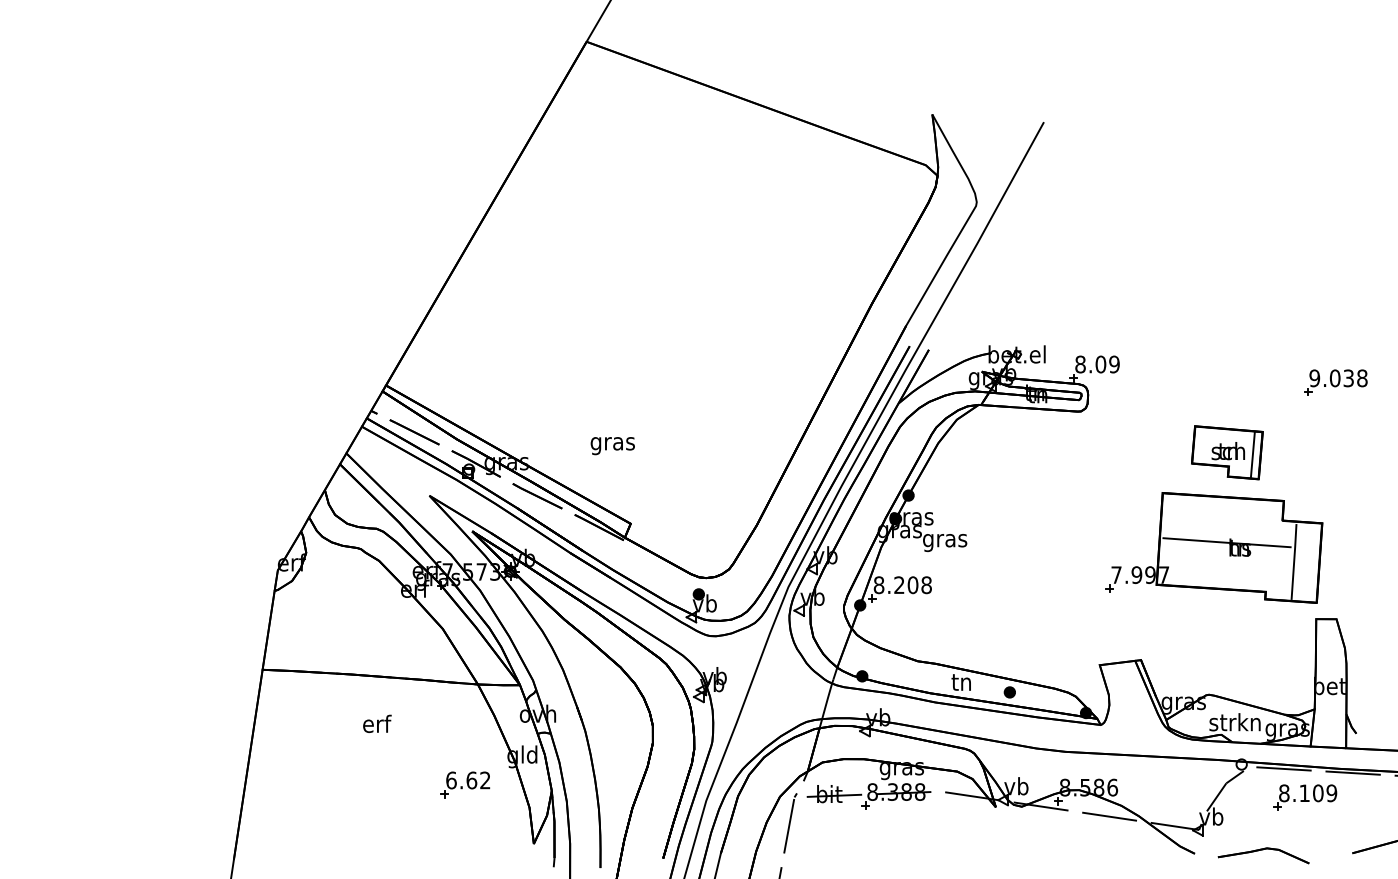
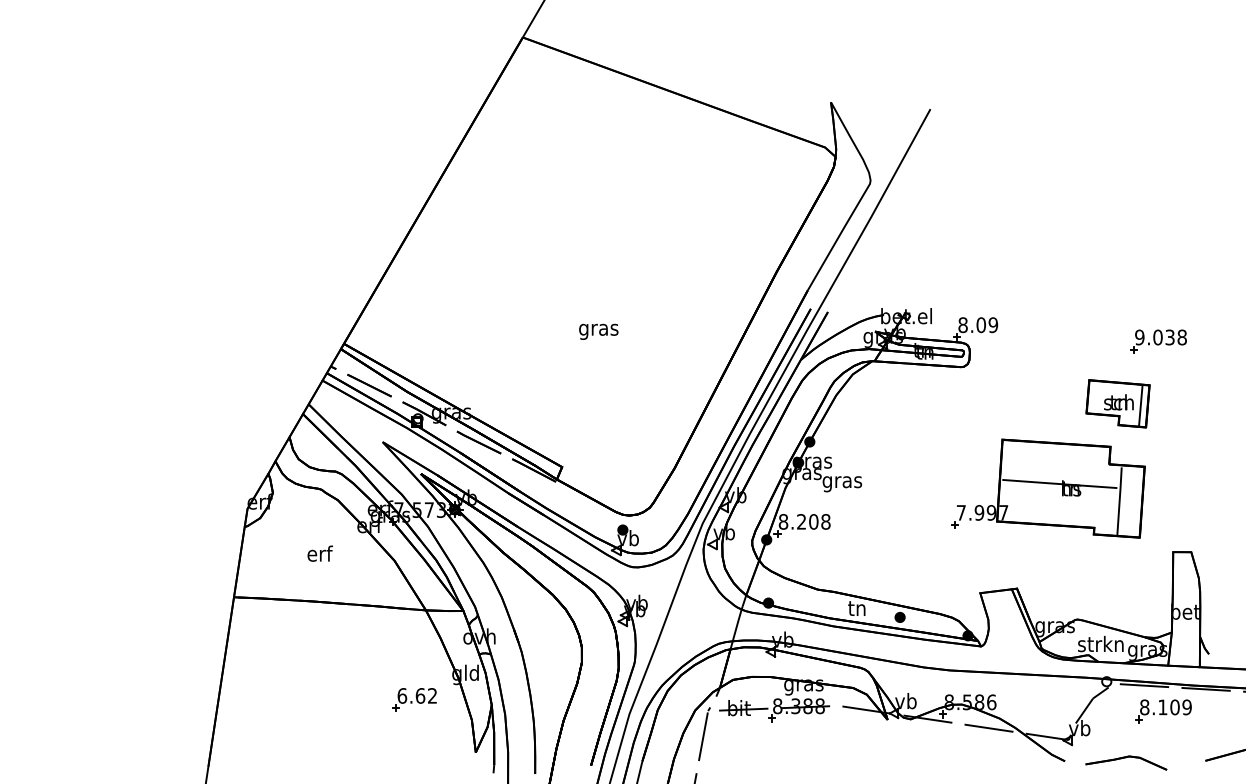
part: (1335, 382) -> (1158, 341), moved
text: (612, 446) -> (598, 332), moved
part: (1227, 452) -> (1118, 403), moved
part: (1214, 547) -> (1048, 488), moved
text: (377, 723) -> (320, 553), moved

